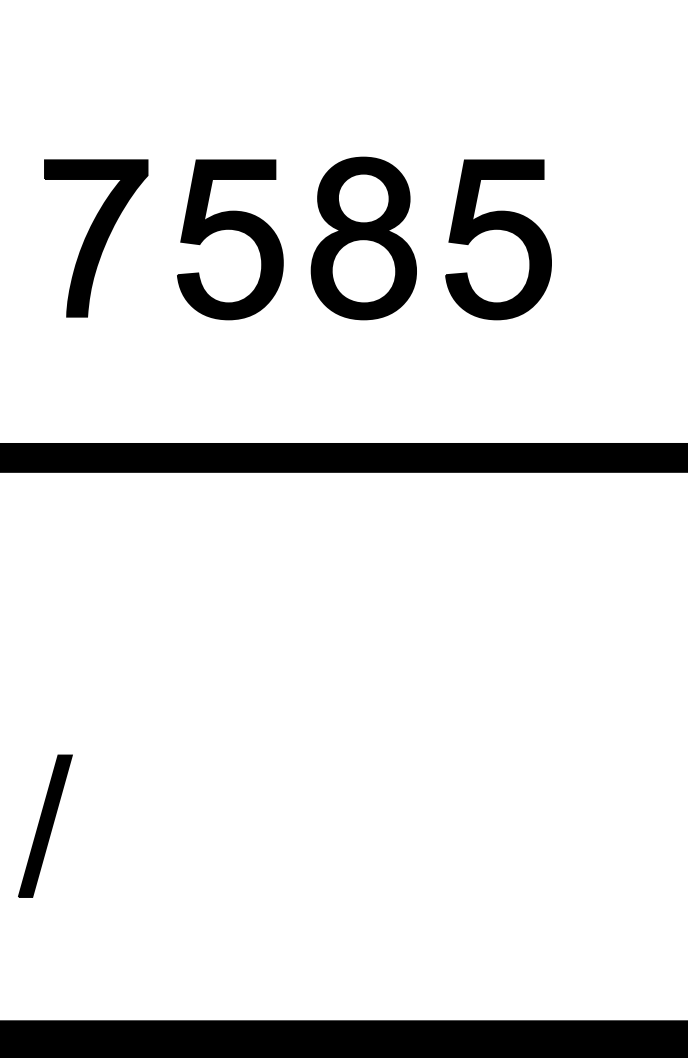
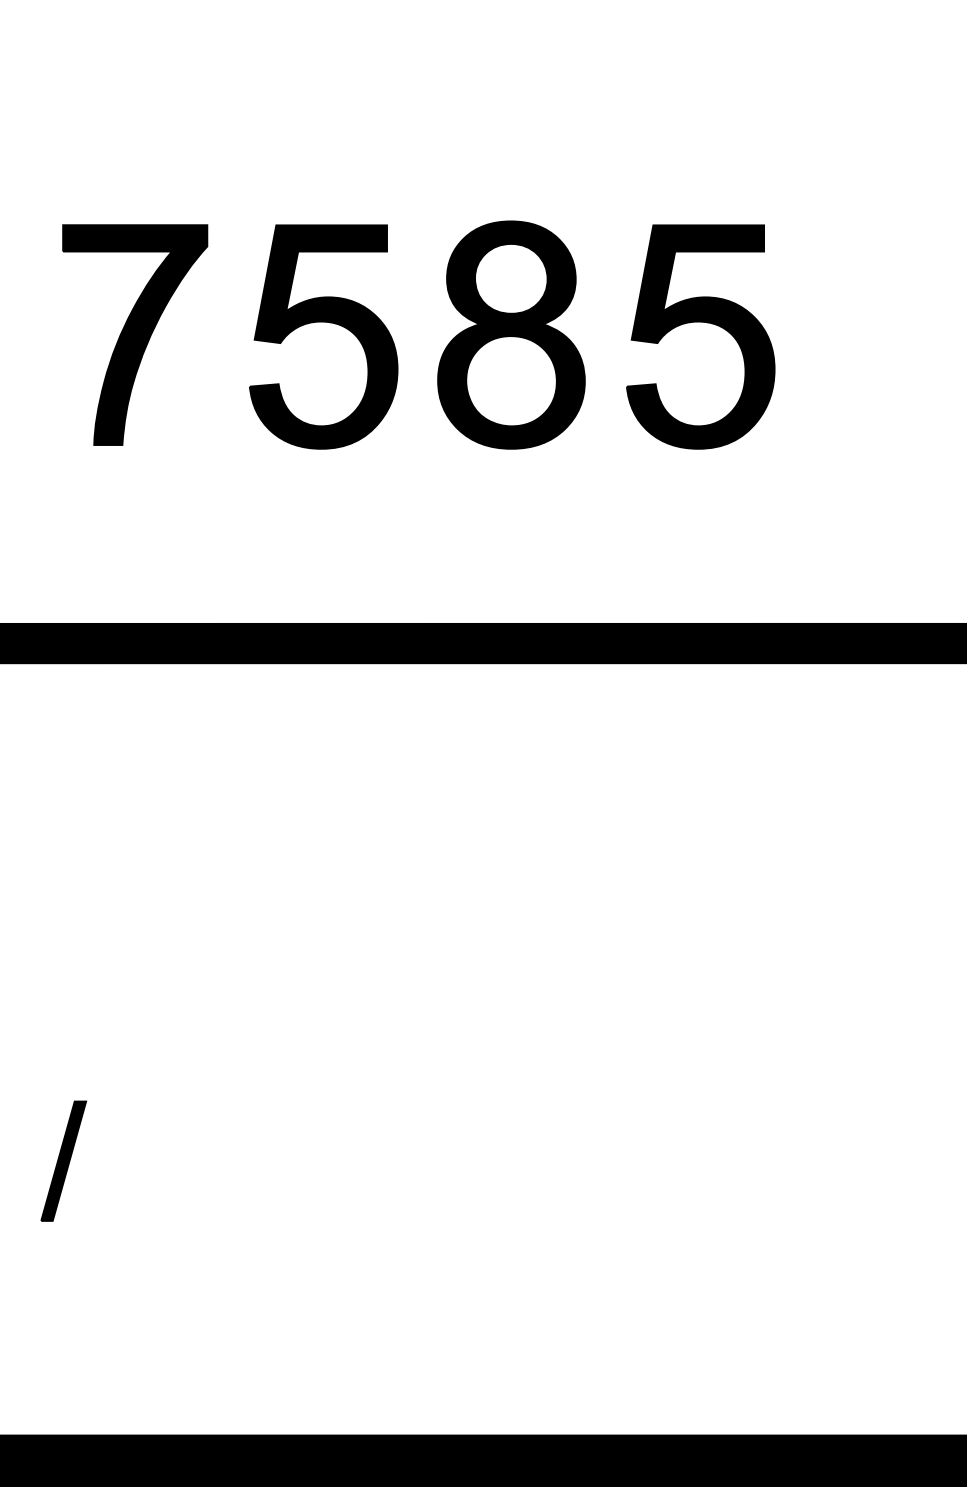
part: (45, 825) -> (63, 1160), size x0.6

